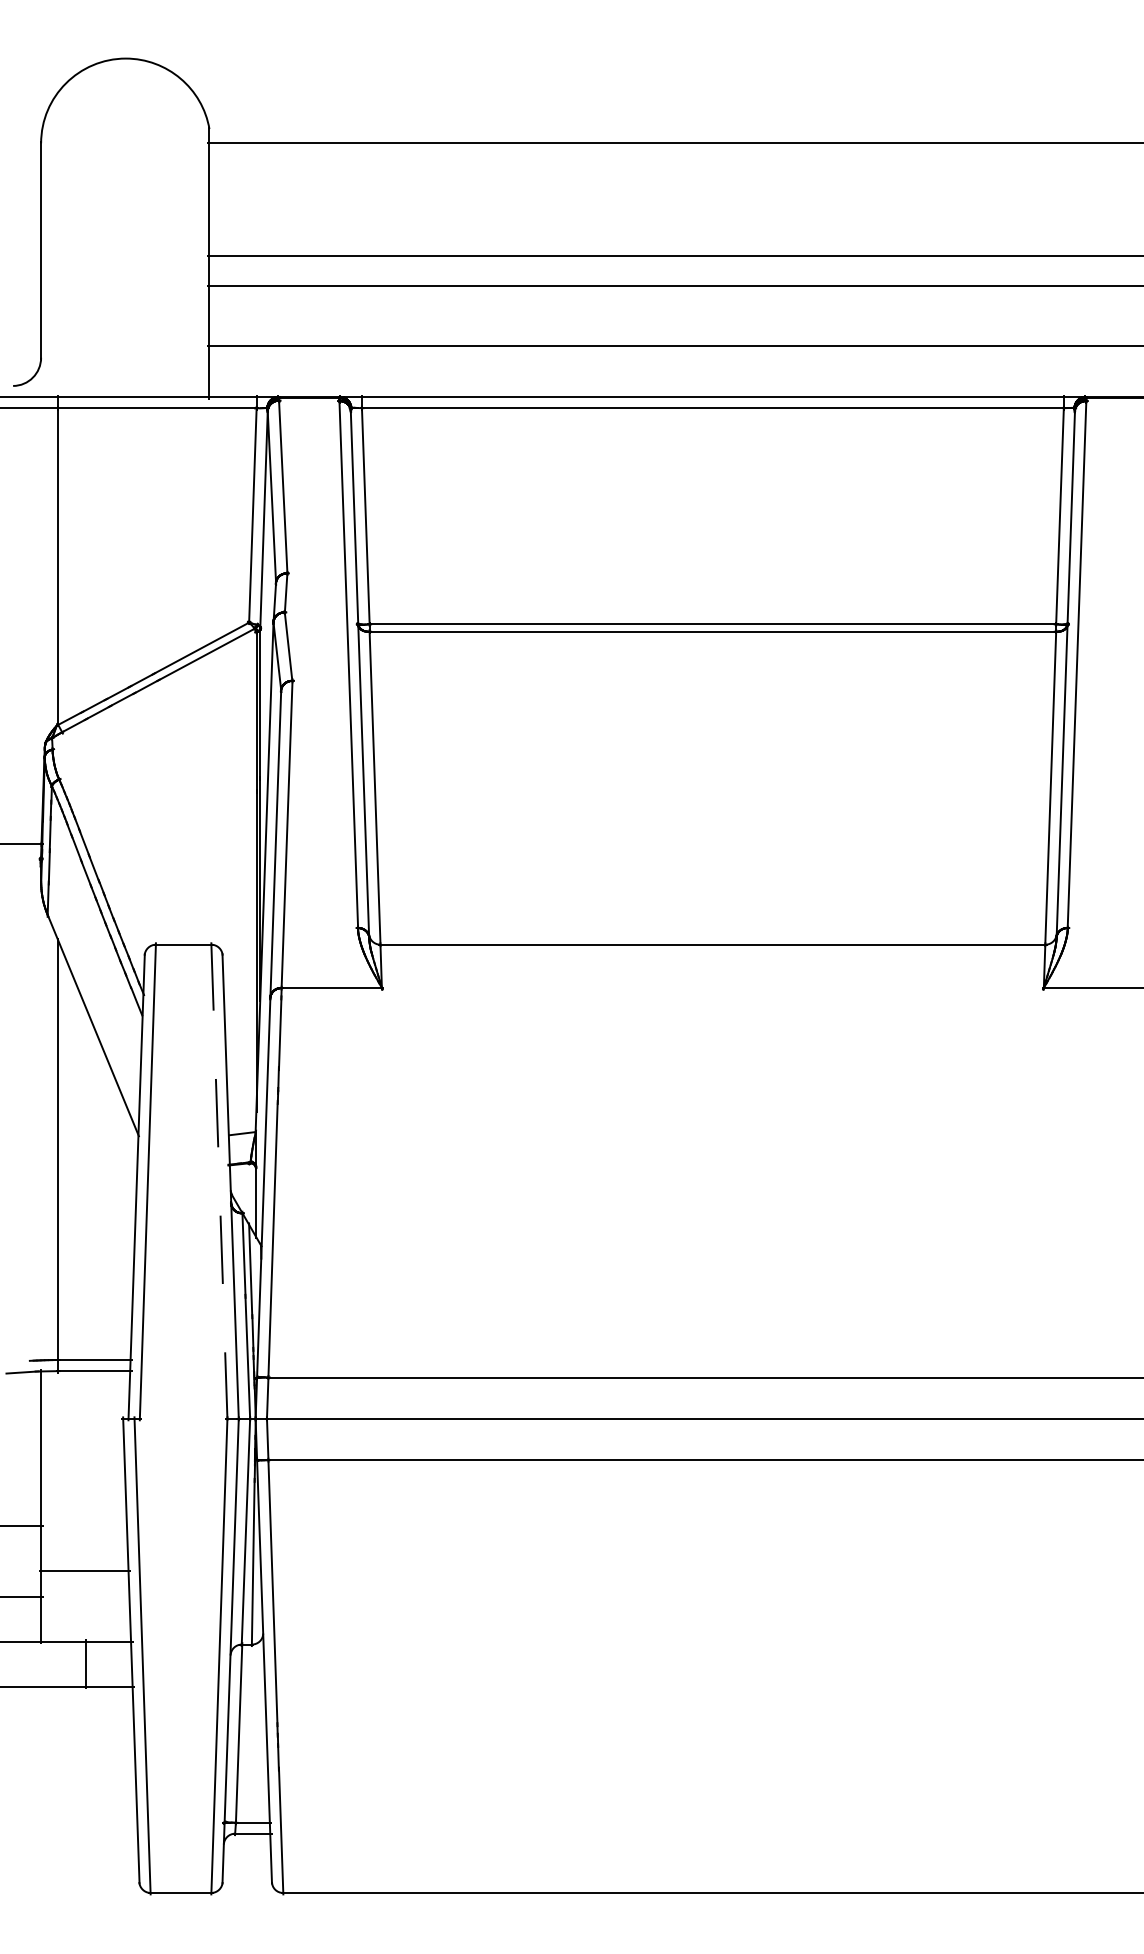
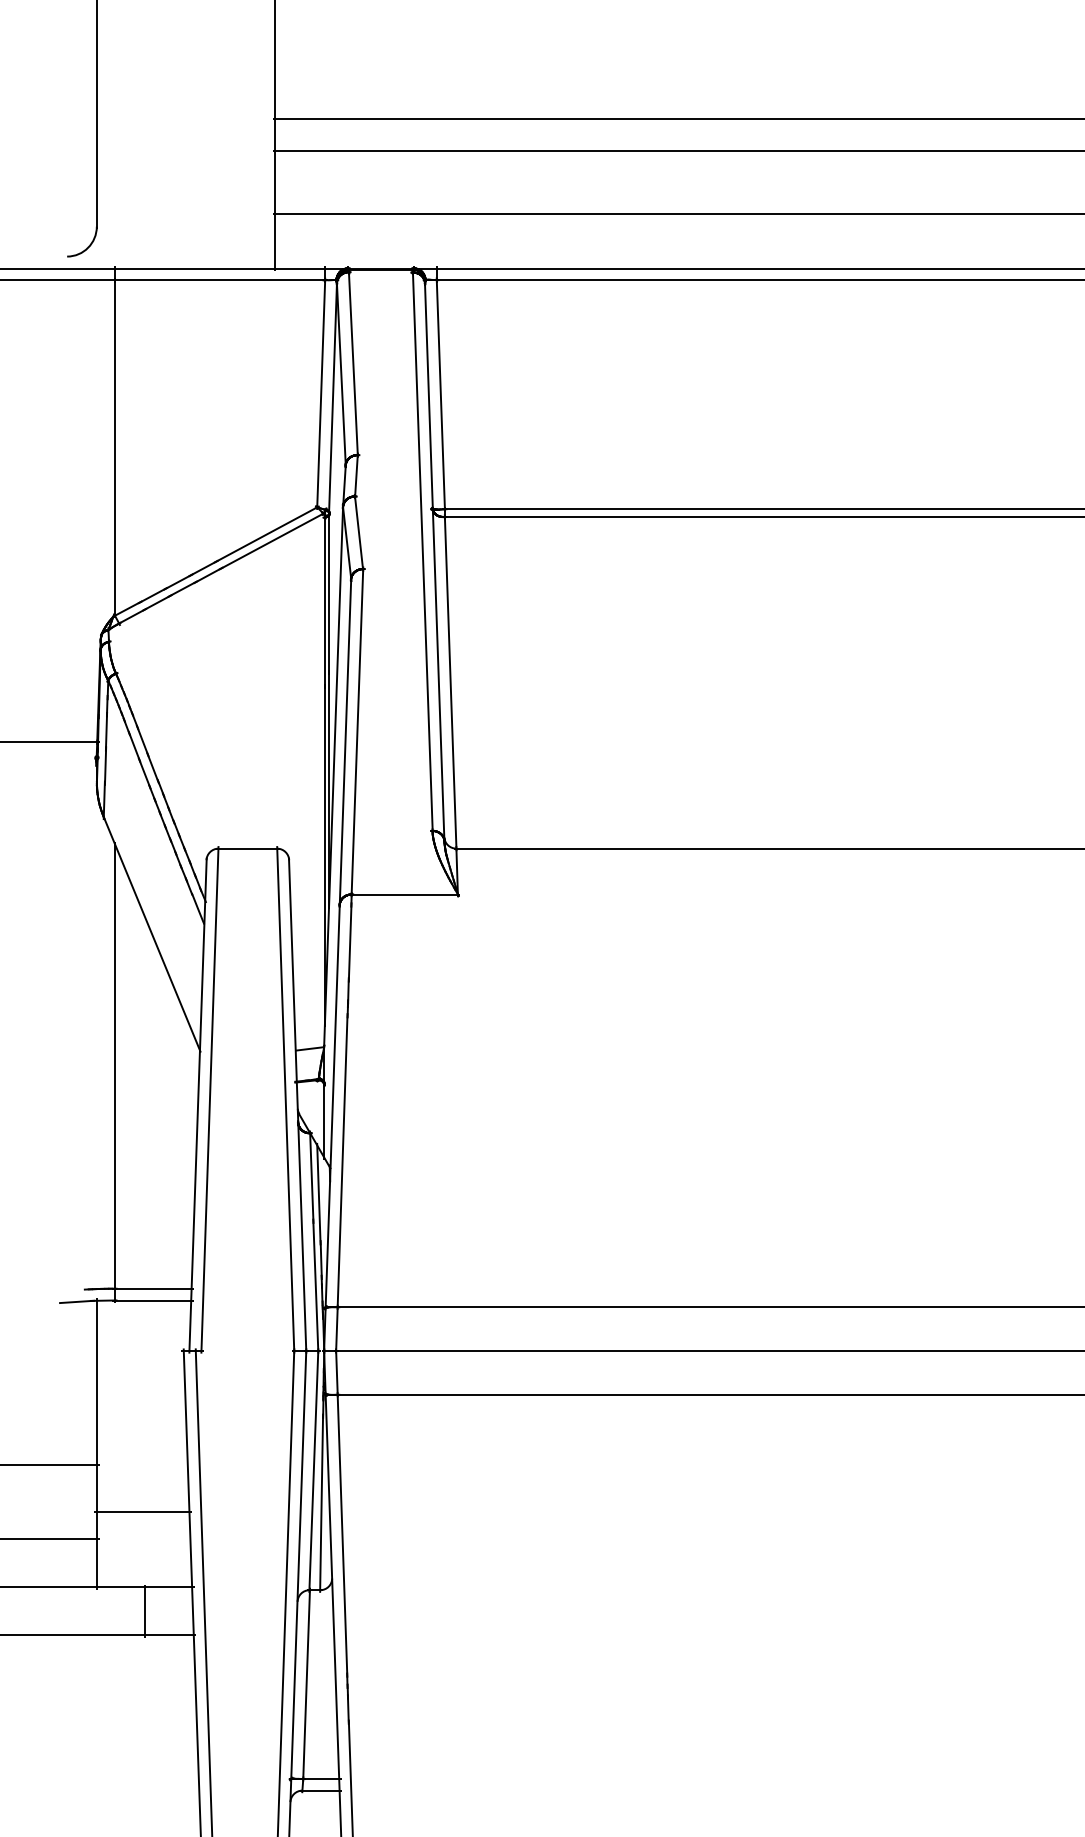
line: (219, 1181) -> (285, 1099), dashed -> solid

